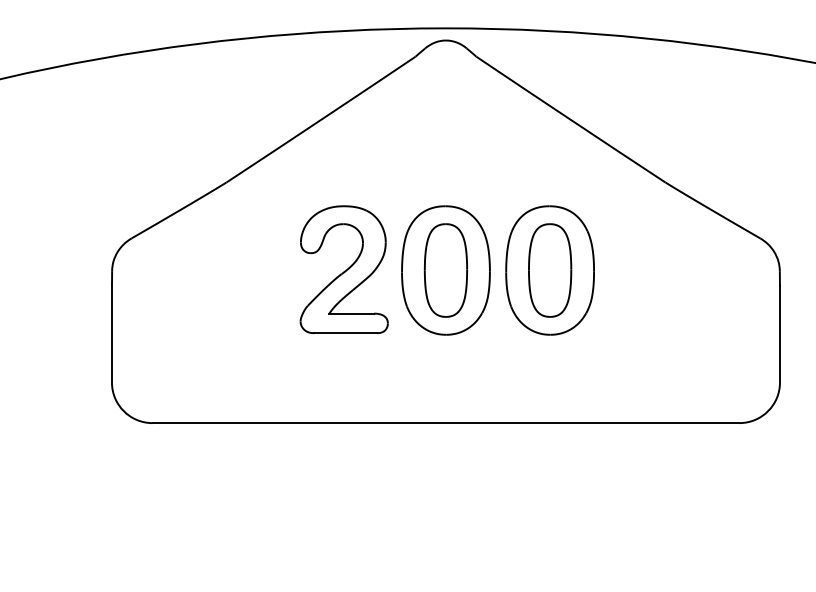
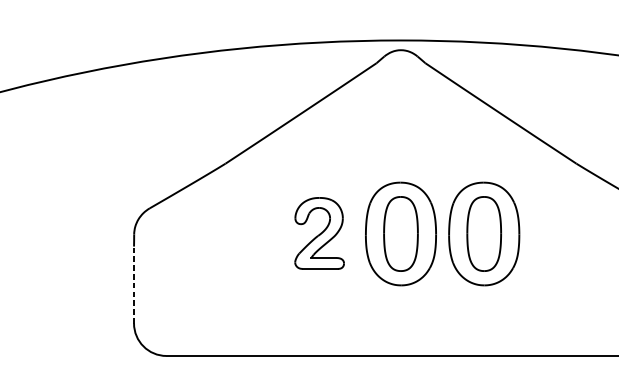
part: (343, 269) -> (319, 233), size x0.7
line: (111, 333) -> (133, 284), solid -> dashed

